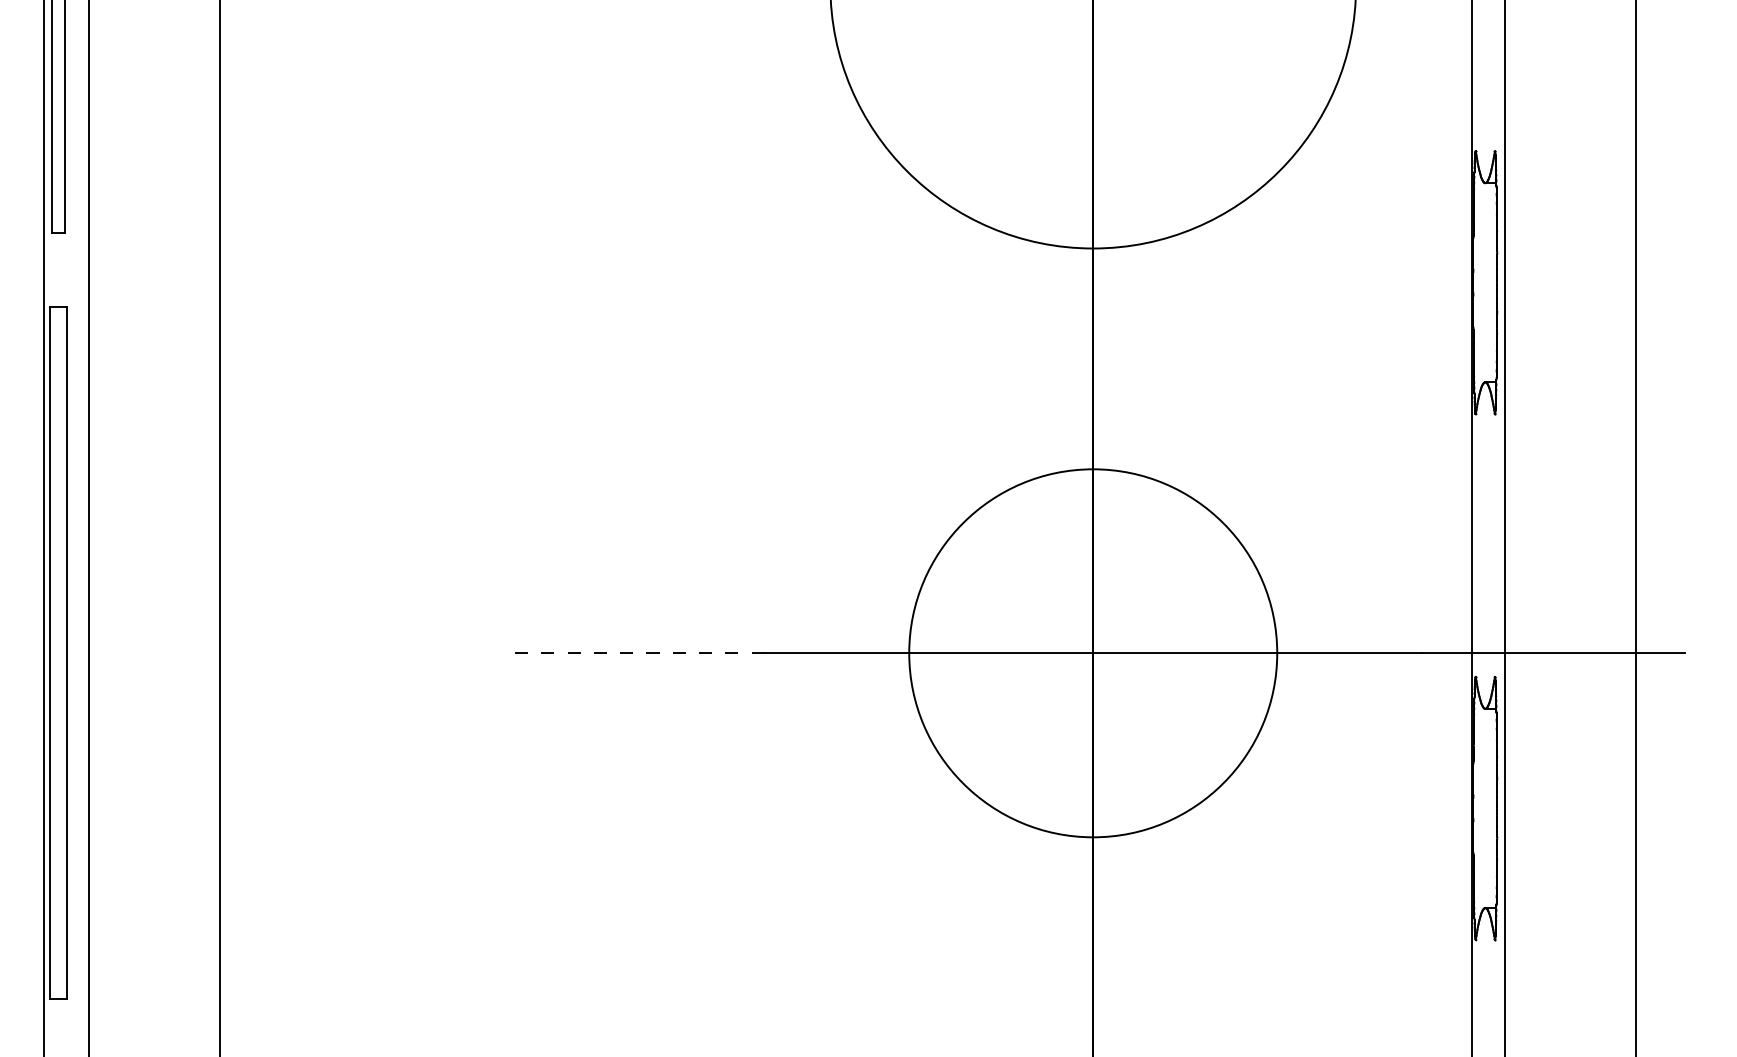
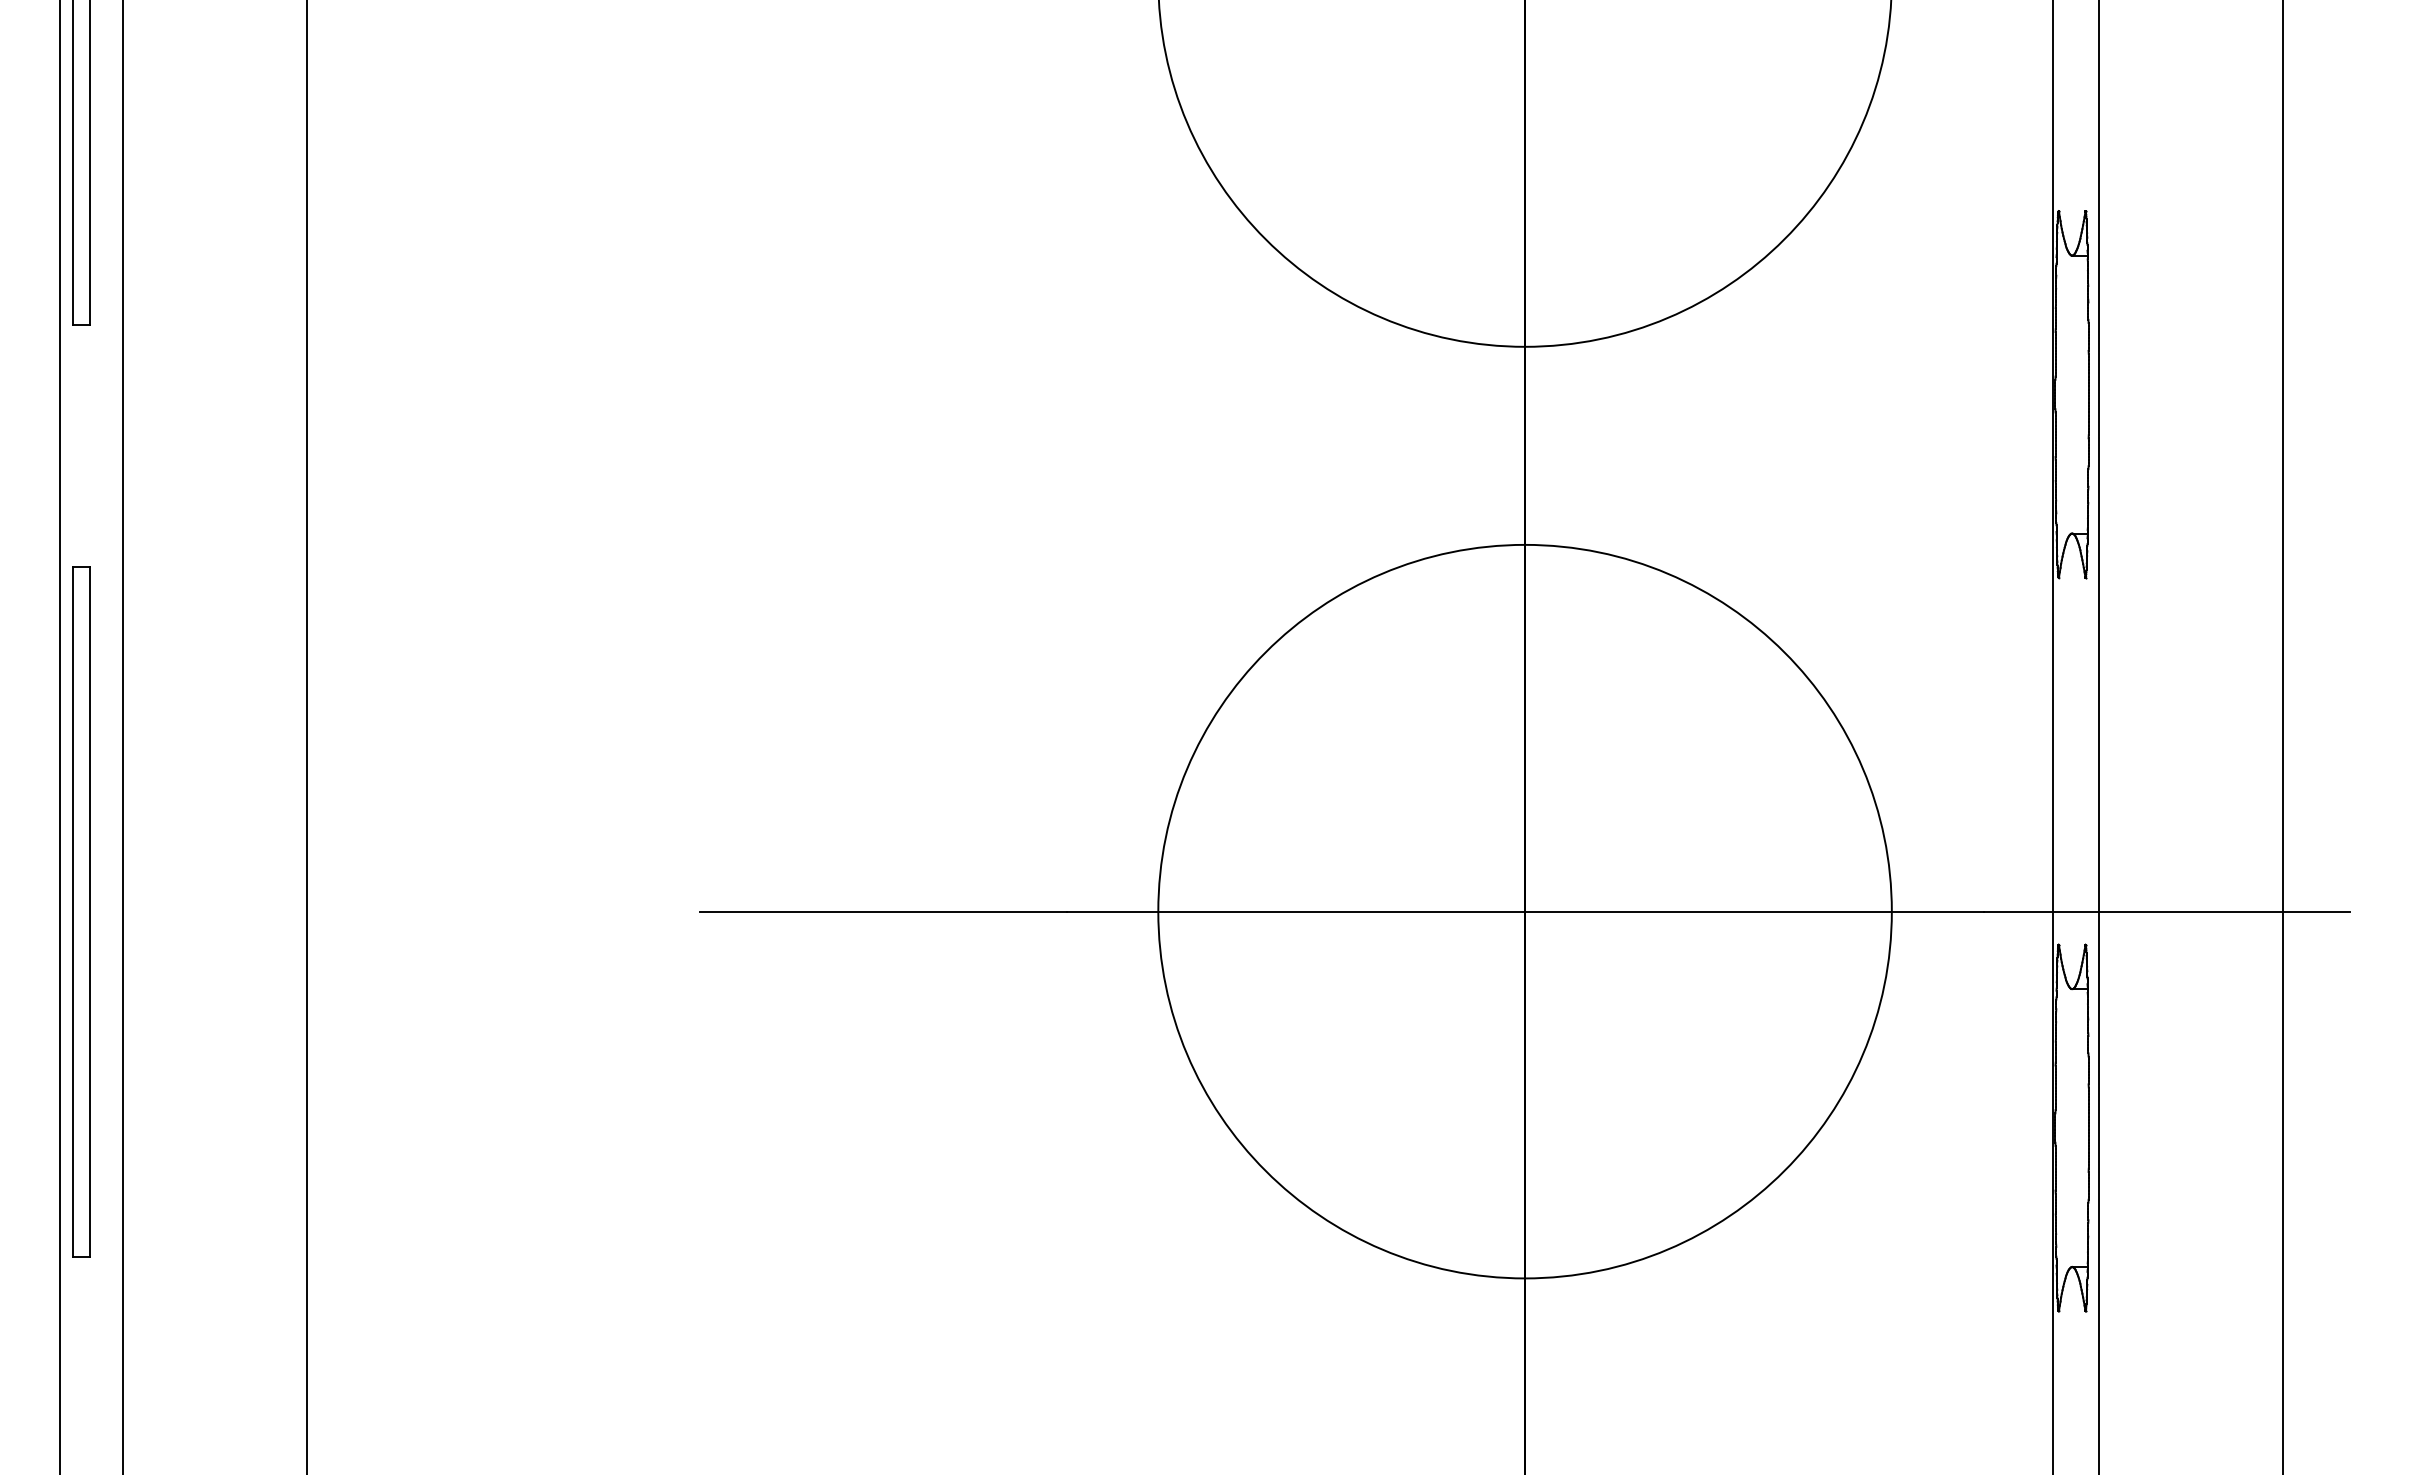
part: (58, 653) -> (81, 911), size x0.71
line: (632, 653) -> (882, 911), dashed -> solid
circle: (1092, 653) -> (1524, 911), size x1.43

